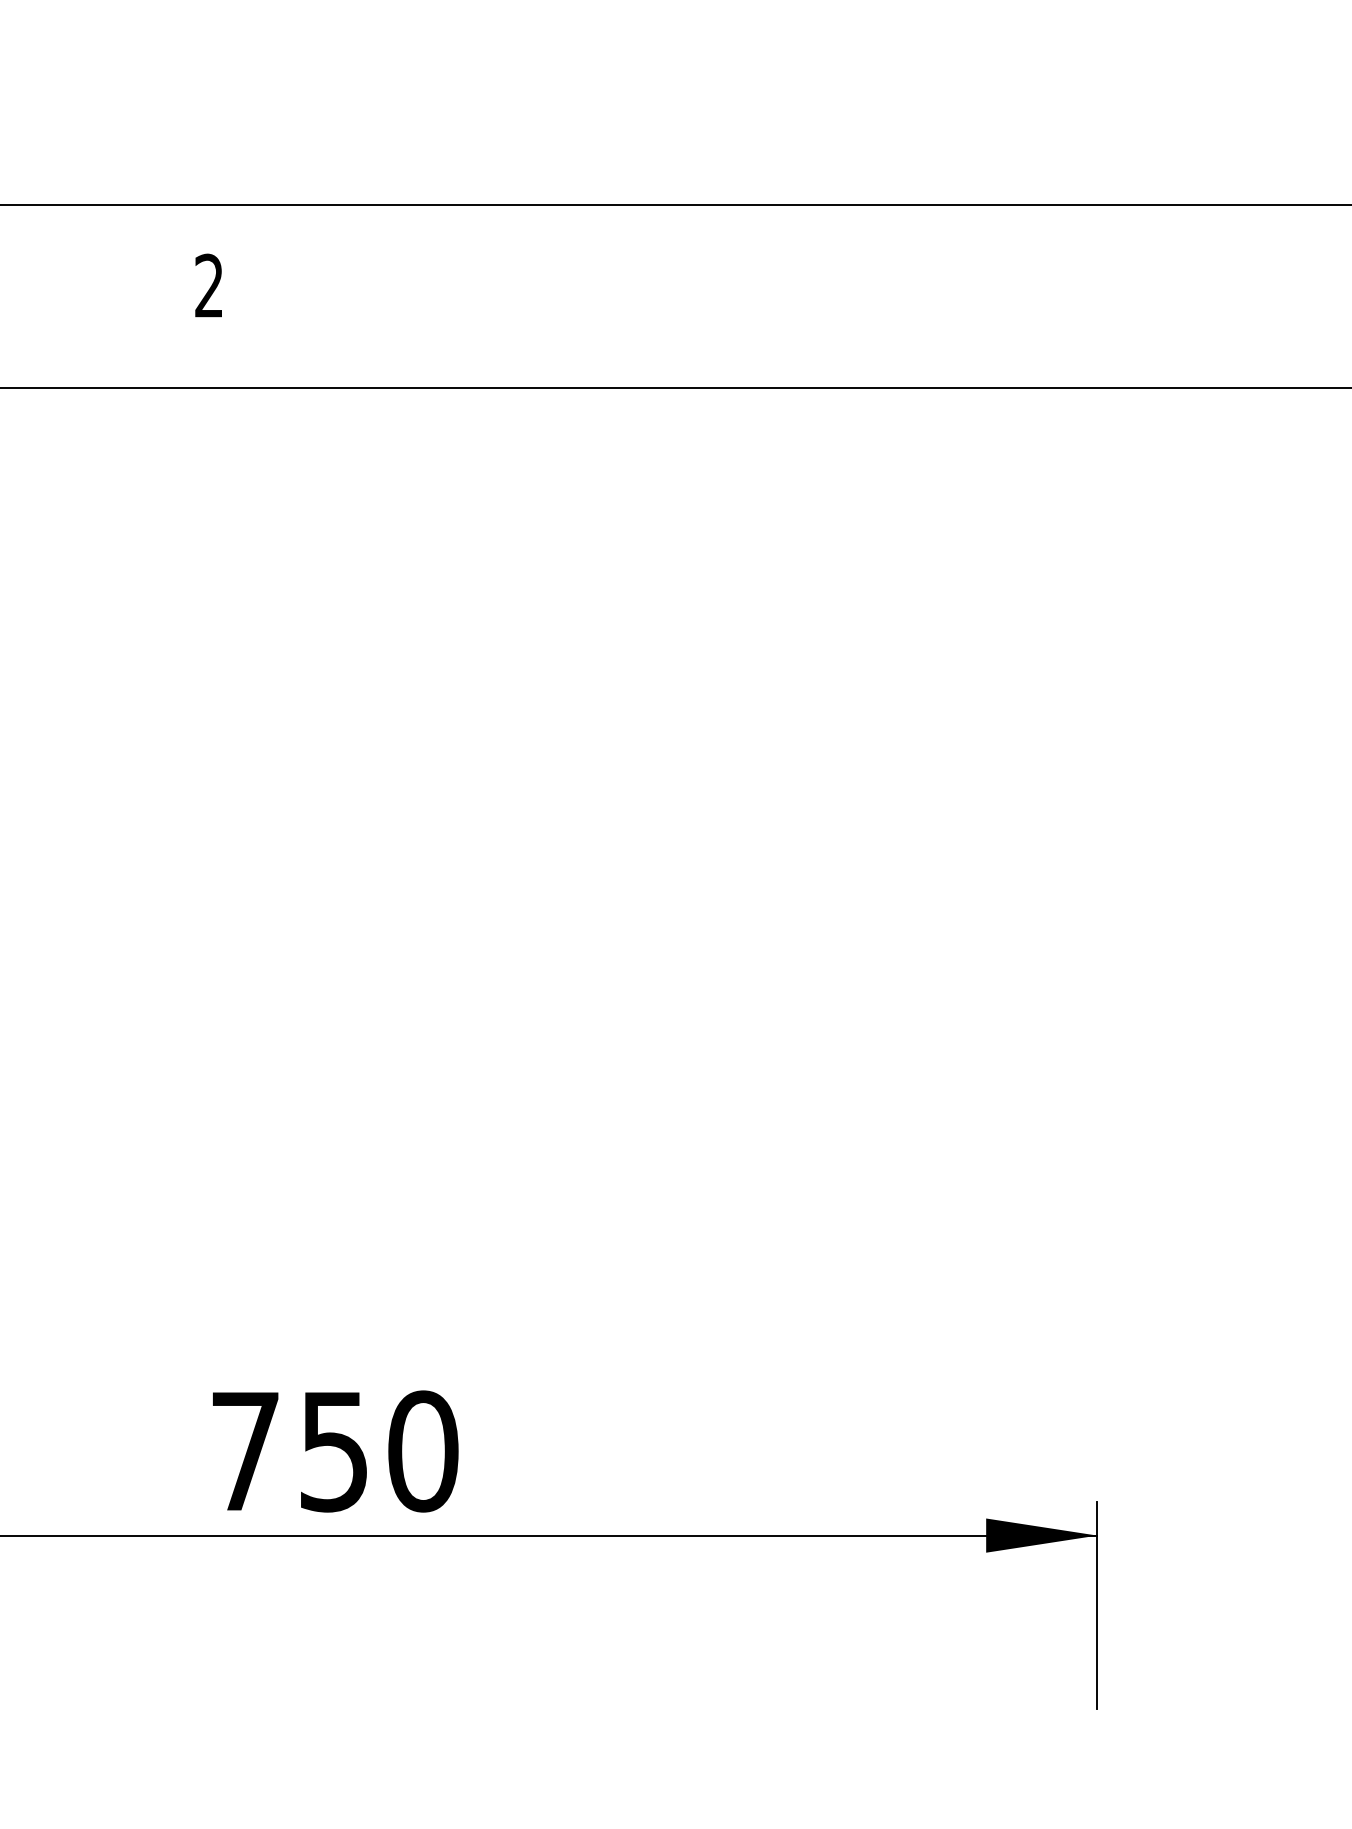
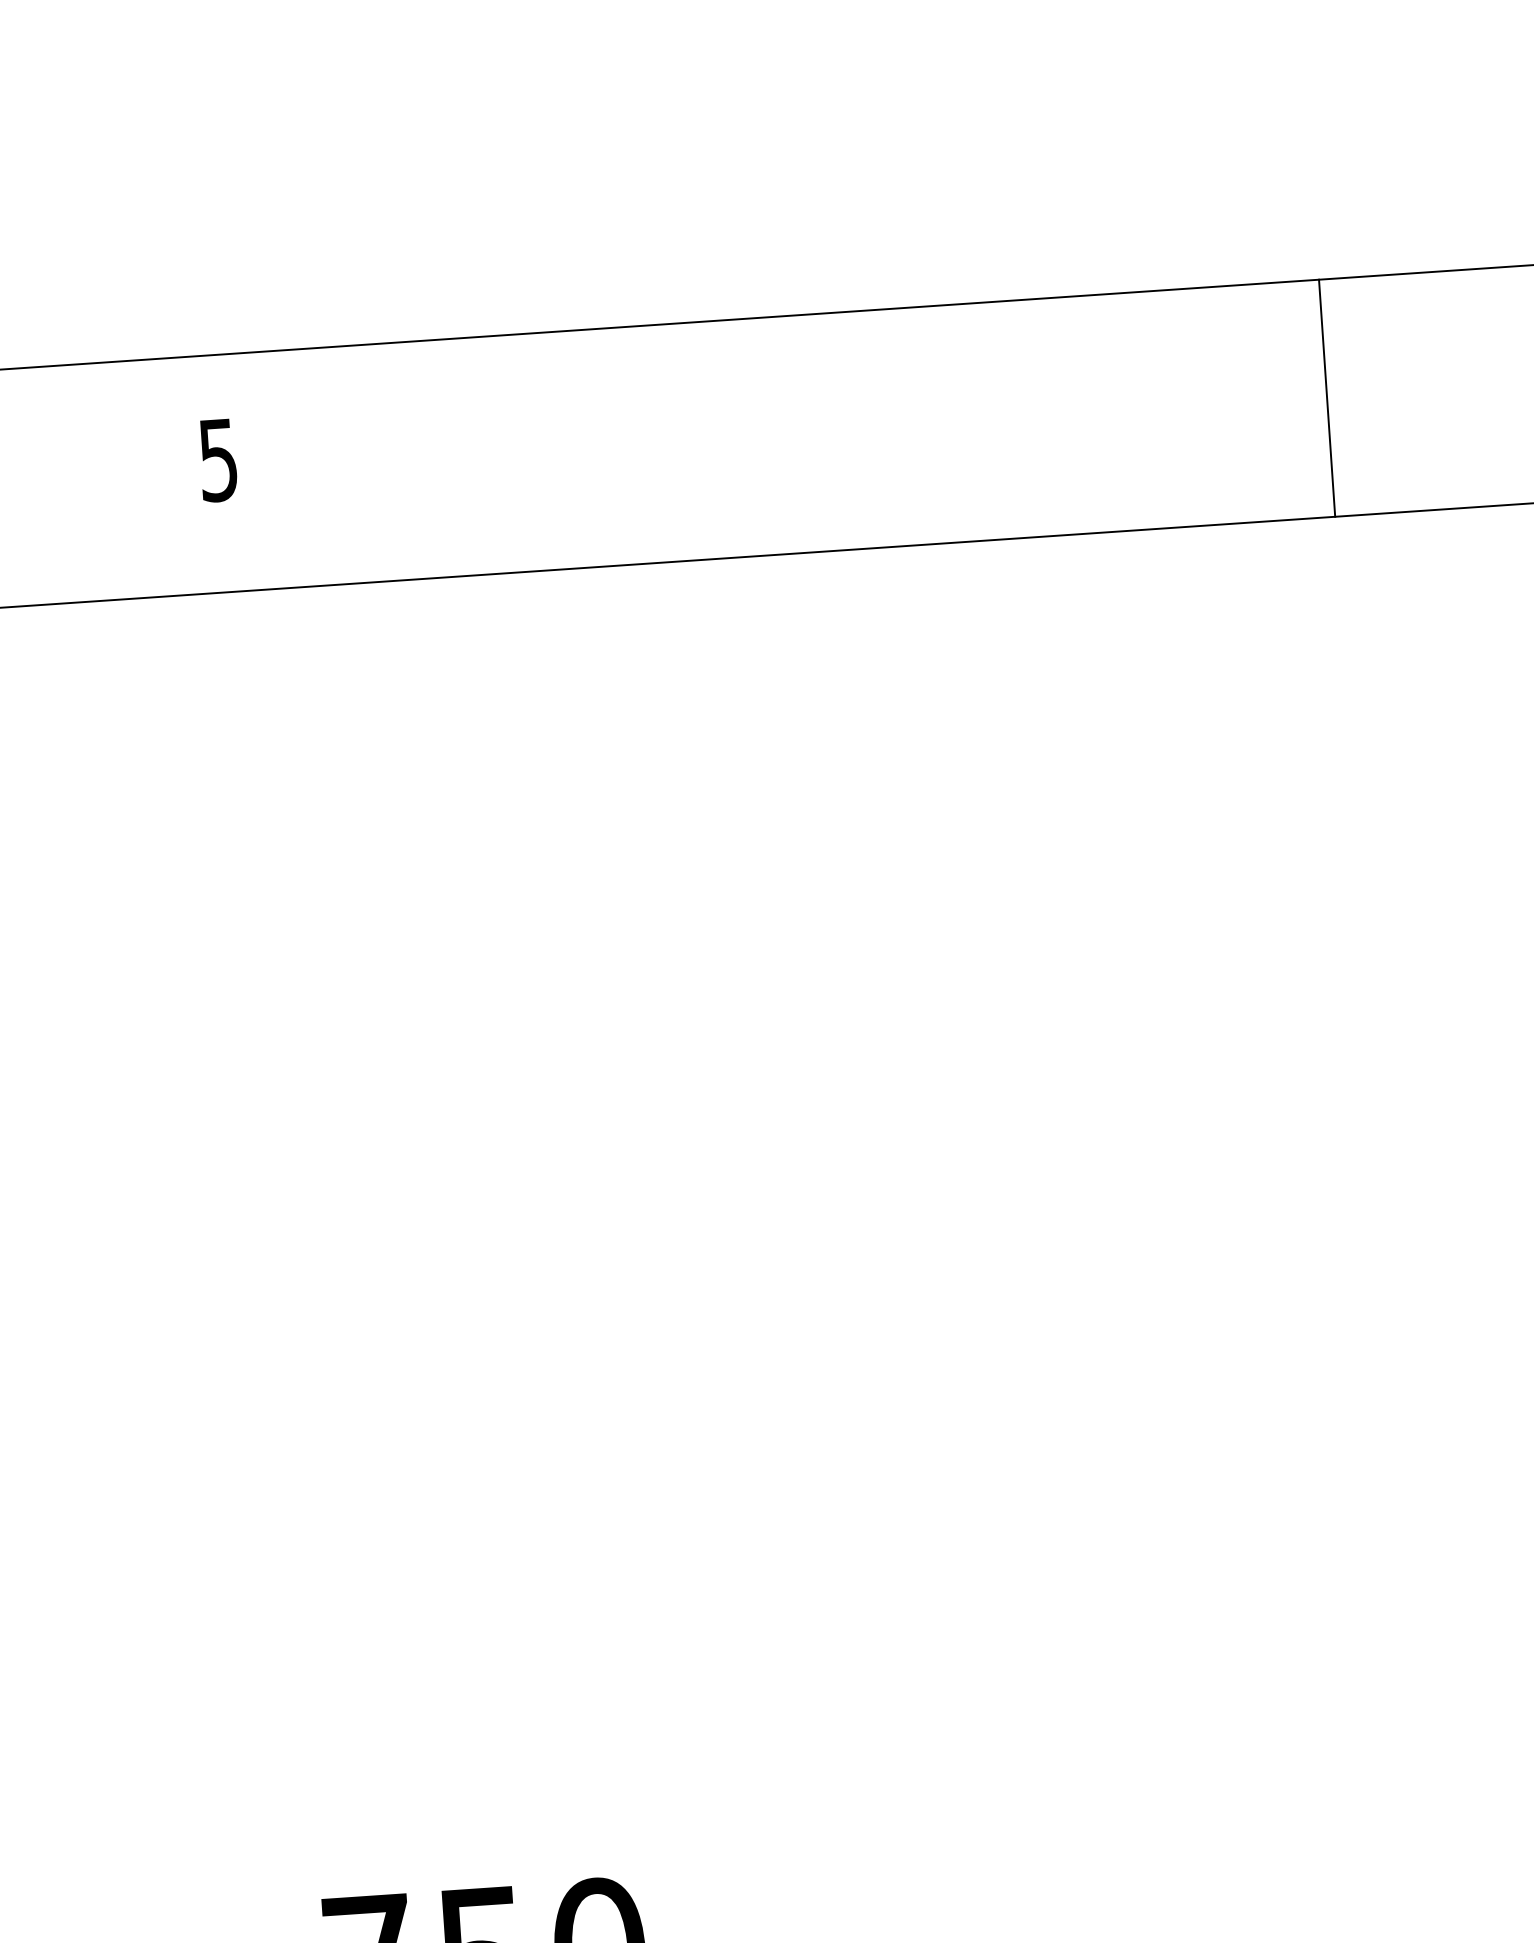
text: (208, 285) -> (217, 459), 2 -> 5
line: (1060, 296) -> (1326, 398), added

